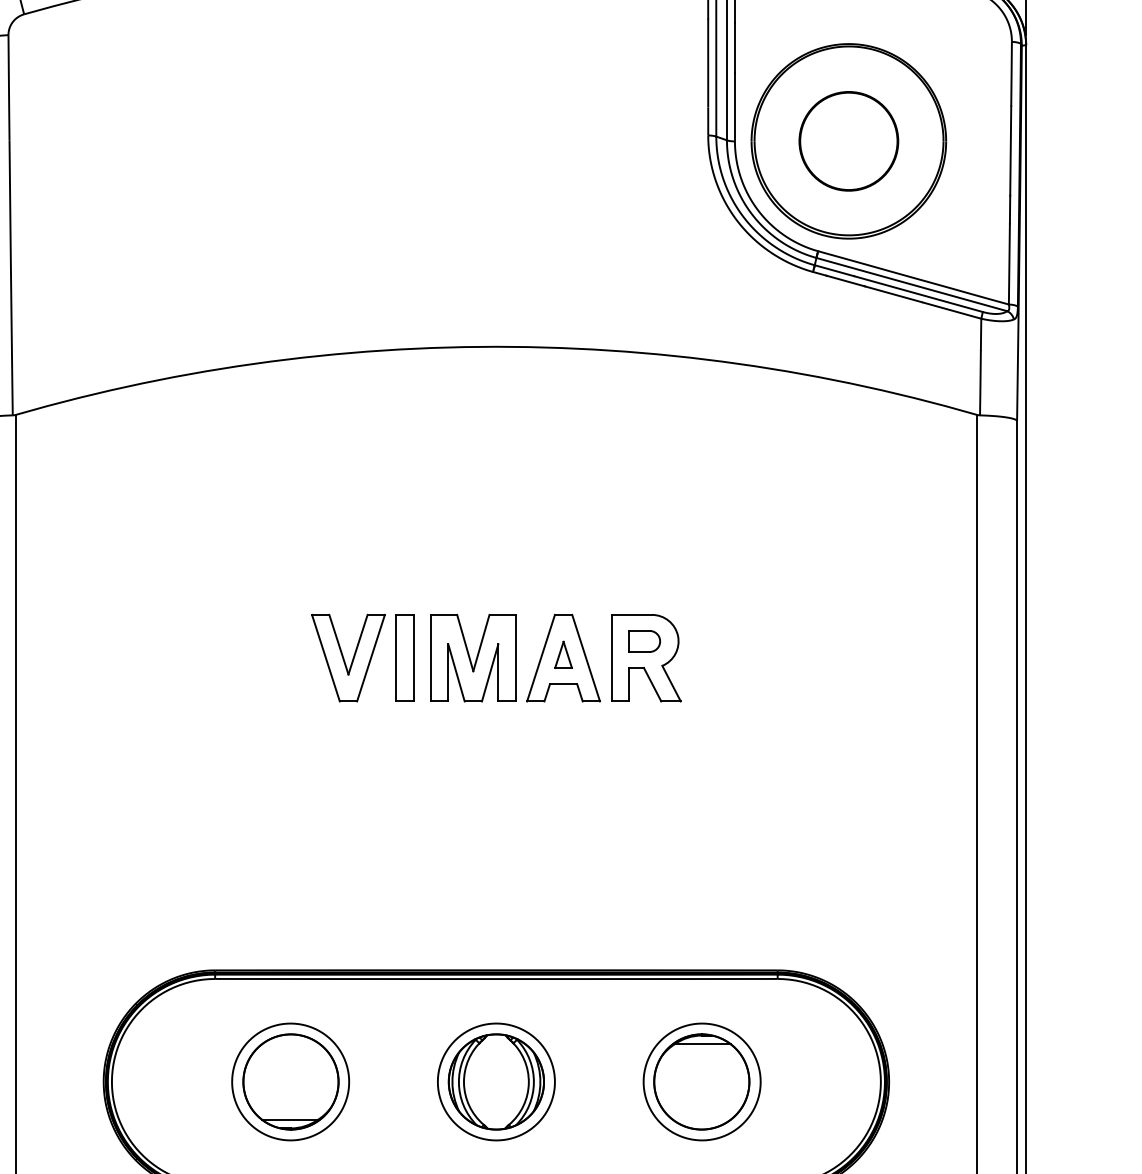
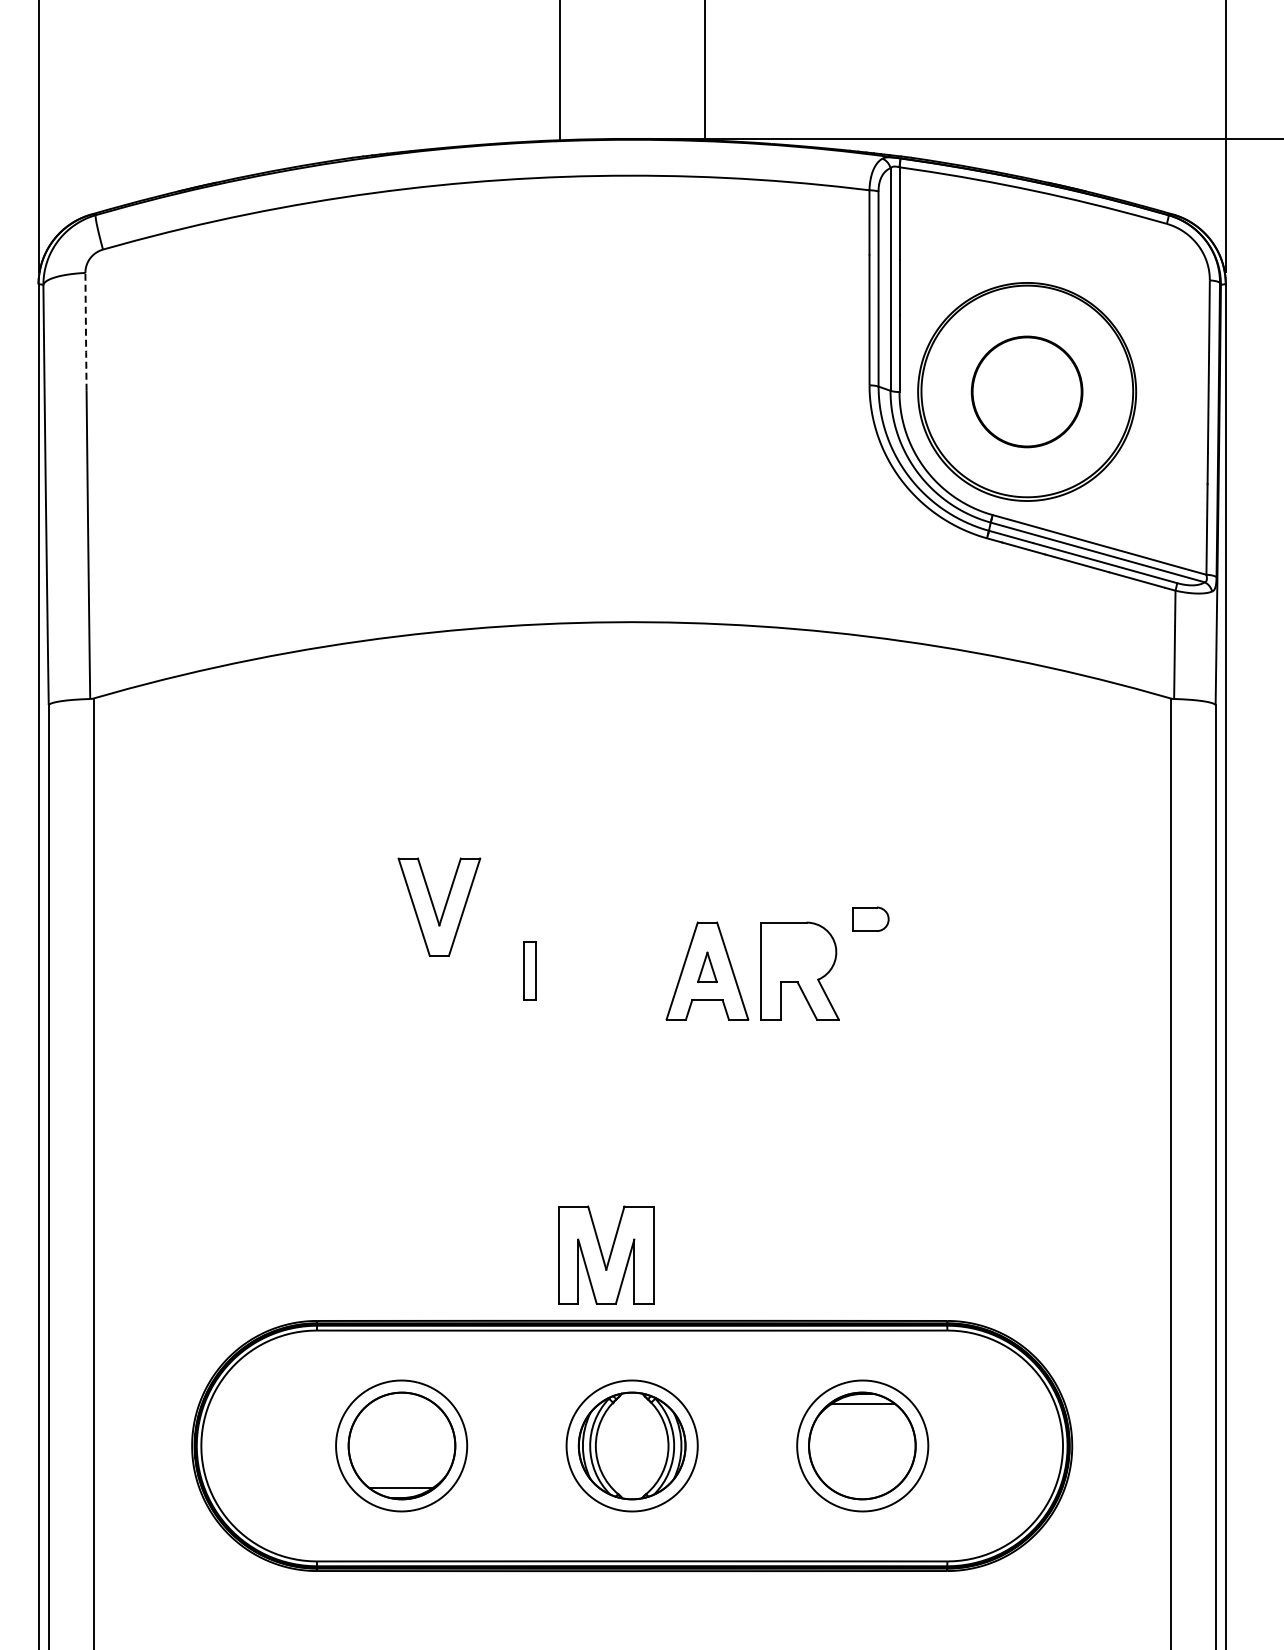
line: (8, 88) -> (85, 332), solid -> dashed
part: (643, 640) -> (870, 918), moved
part: (348, 657) -> (439, 906), moved
part: (473, 657) -> (606, 1254), moved
part: (404, 658) -> (529, 971), size x0.6

